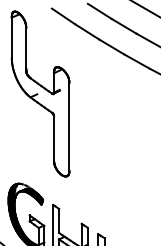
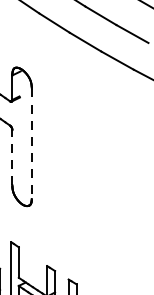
line: (69, 127) -> (31, 144), solid -> dashed
line: (54, 138) -> (12, 158), solid -> dashed

